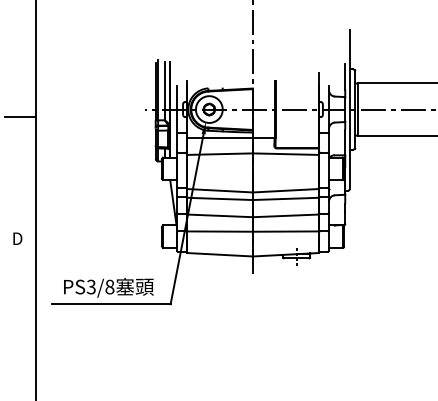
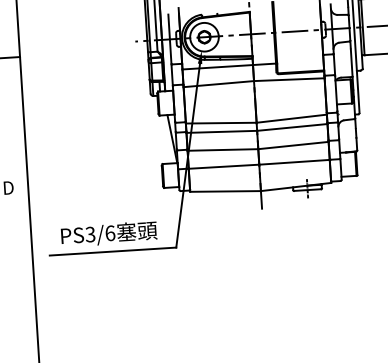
text: (109, 286) -> (109, 232), PS3/8 -> PS3/6

